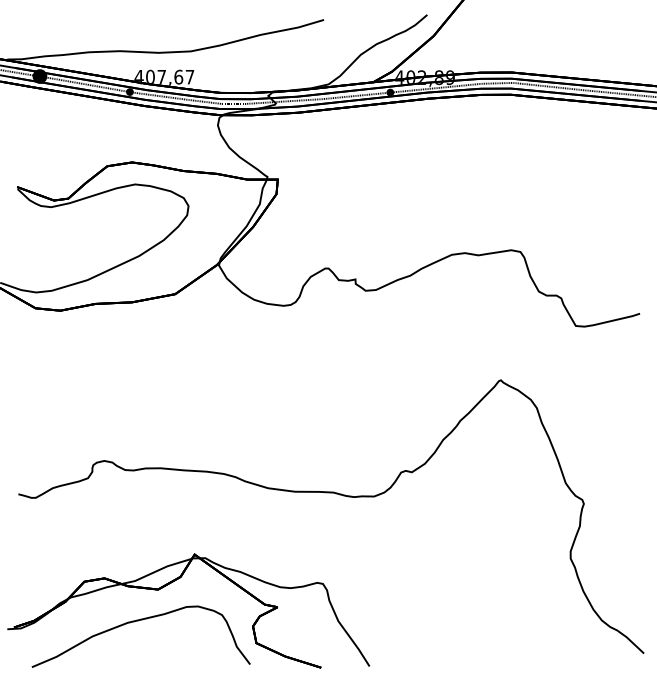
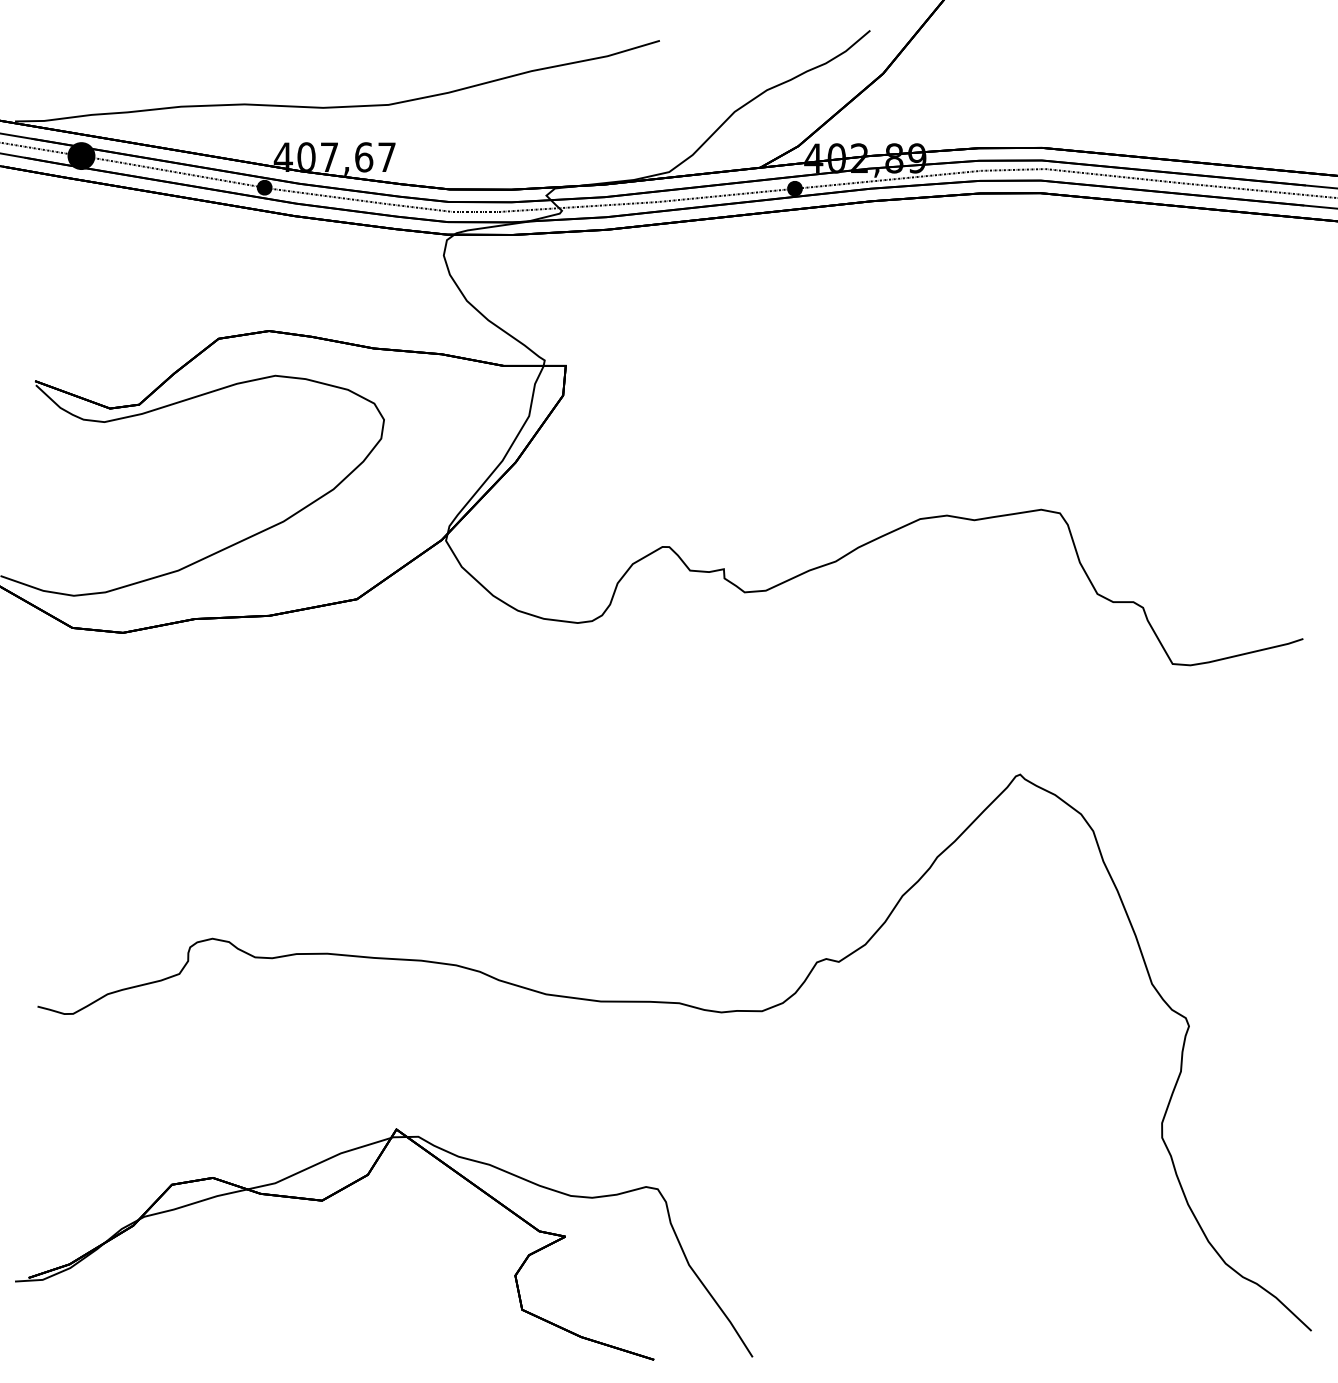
curve: (138, 621) -> (282, 1265), removed

